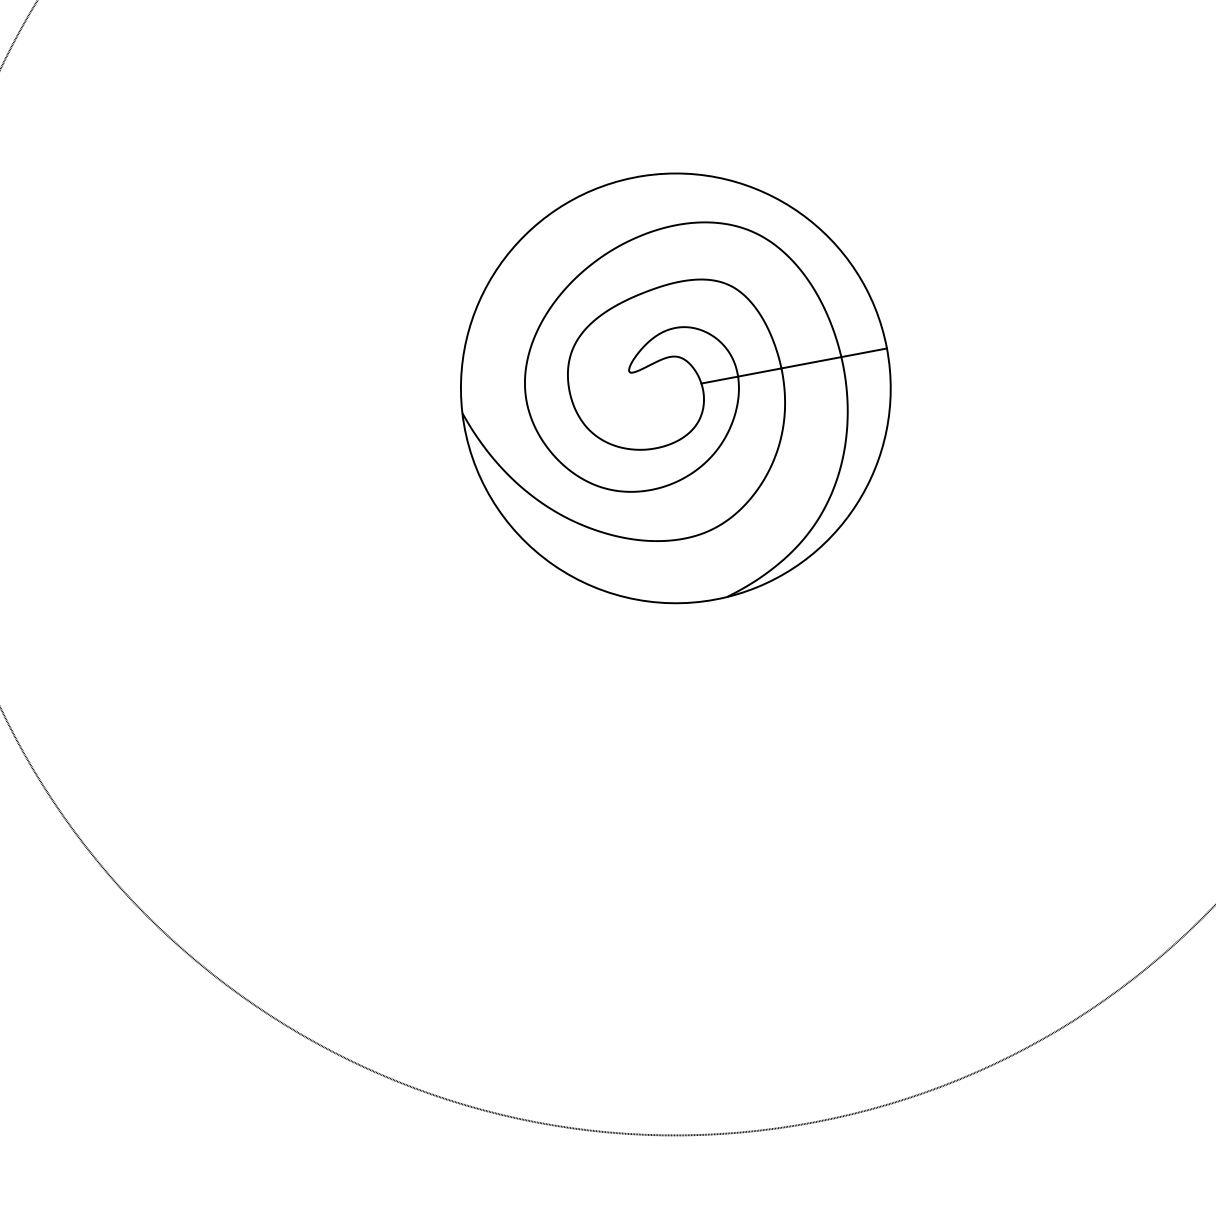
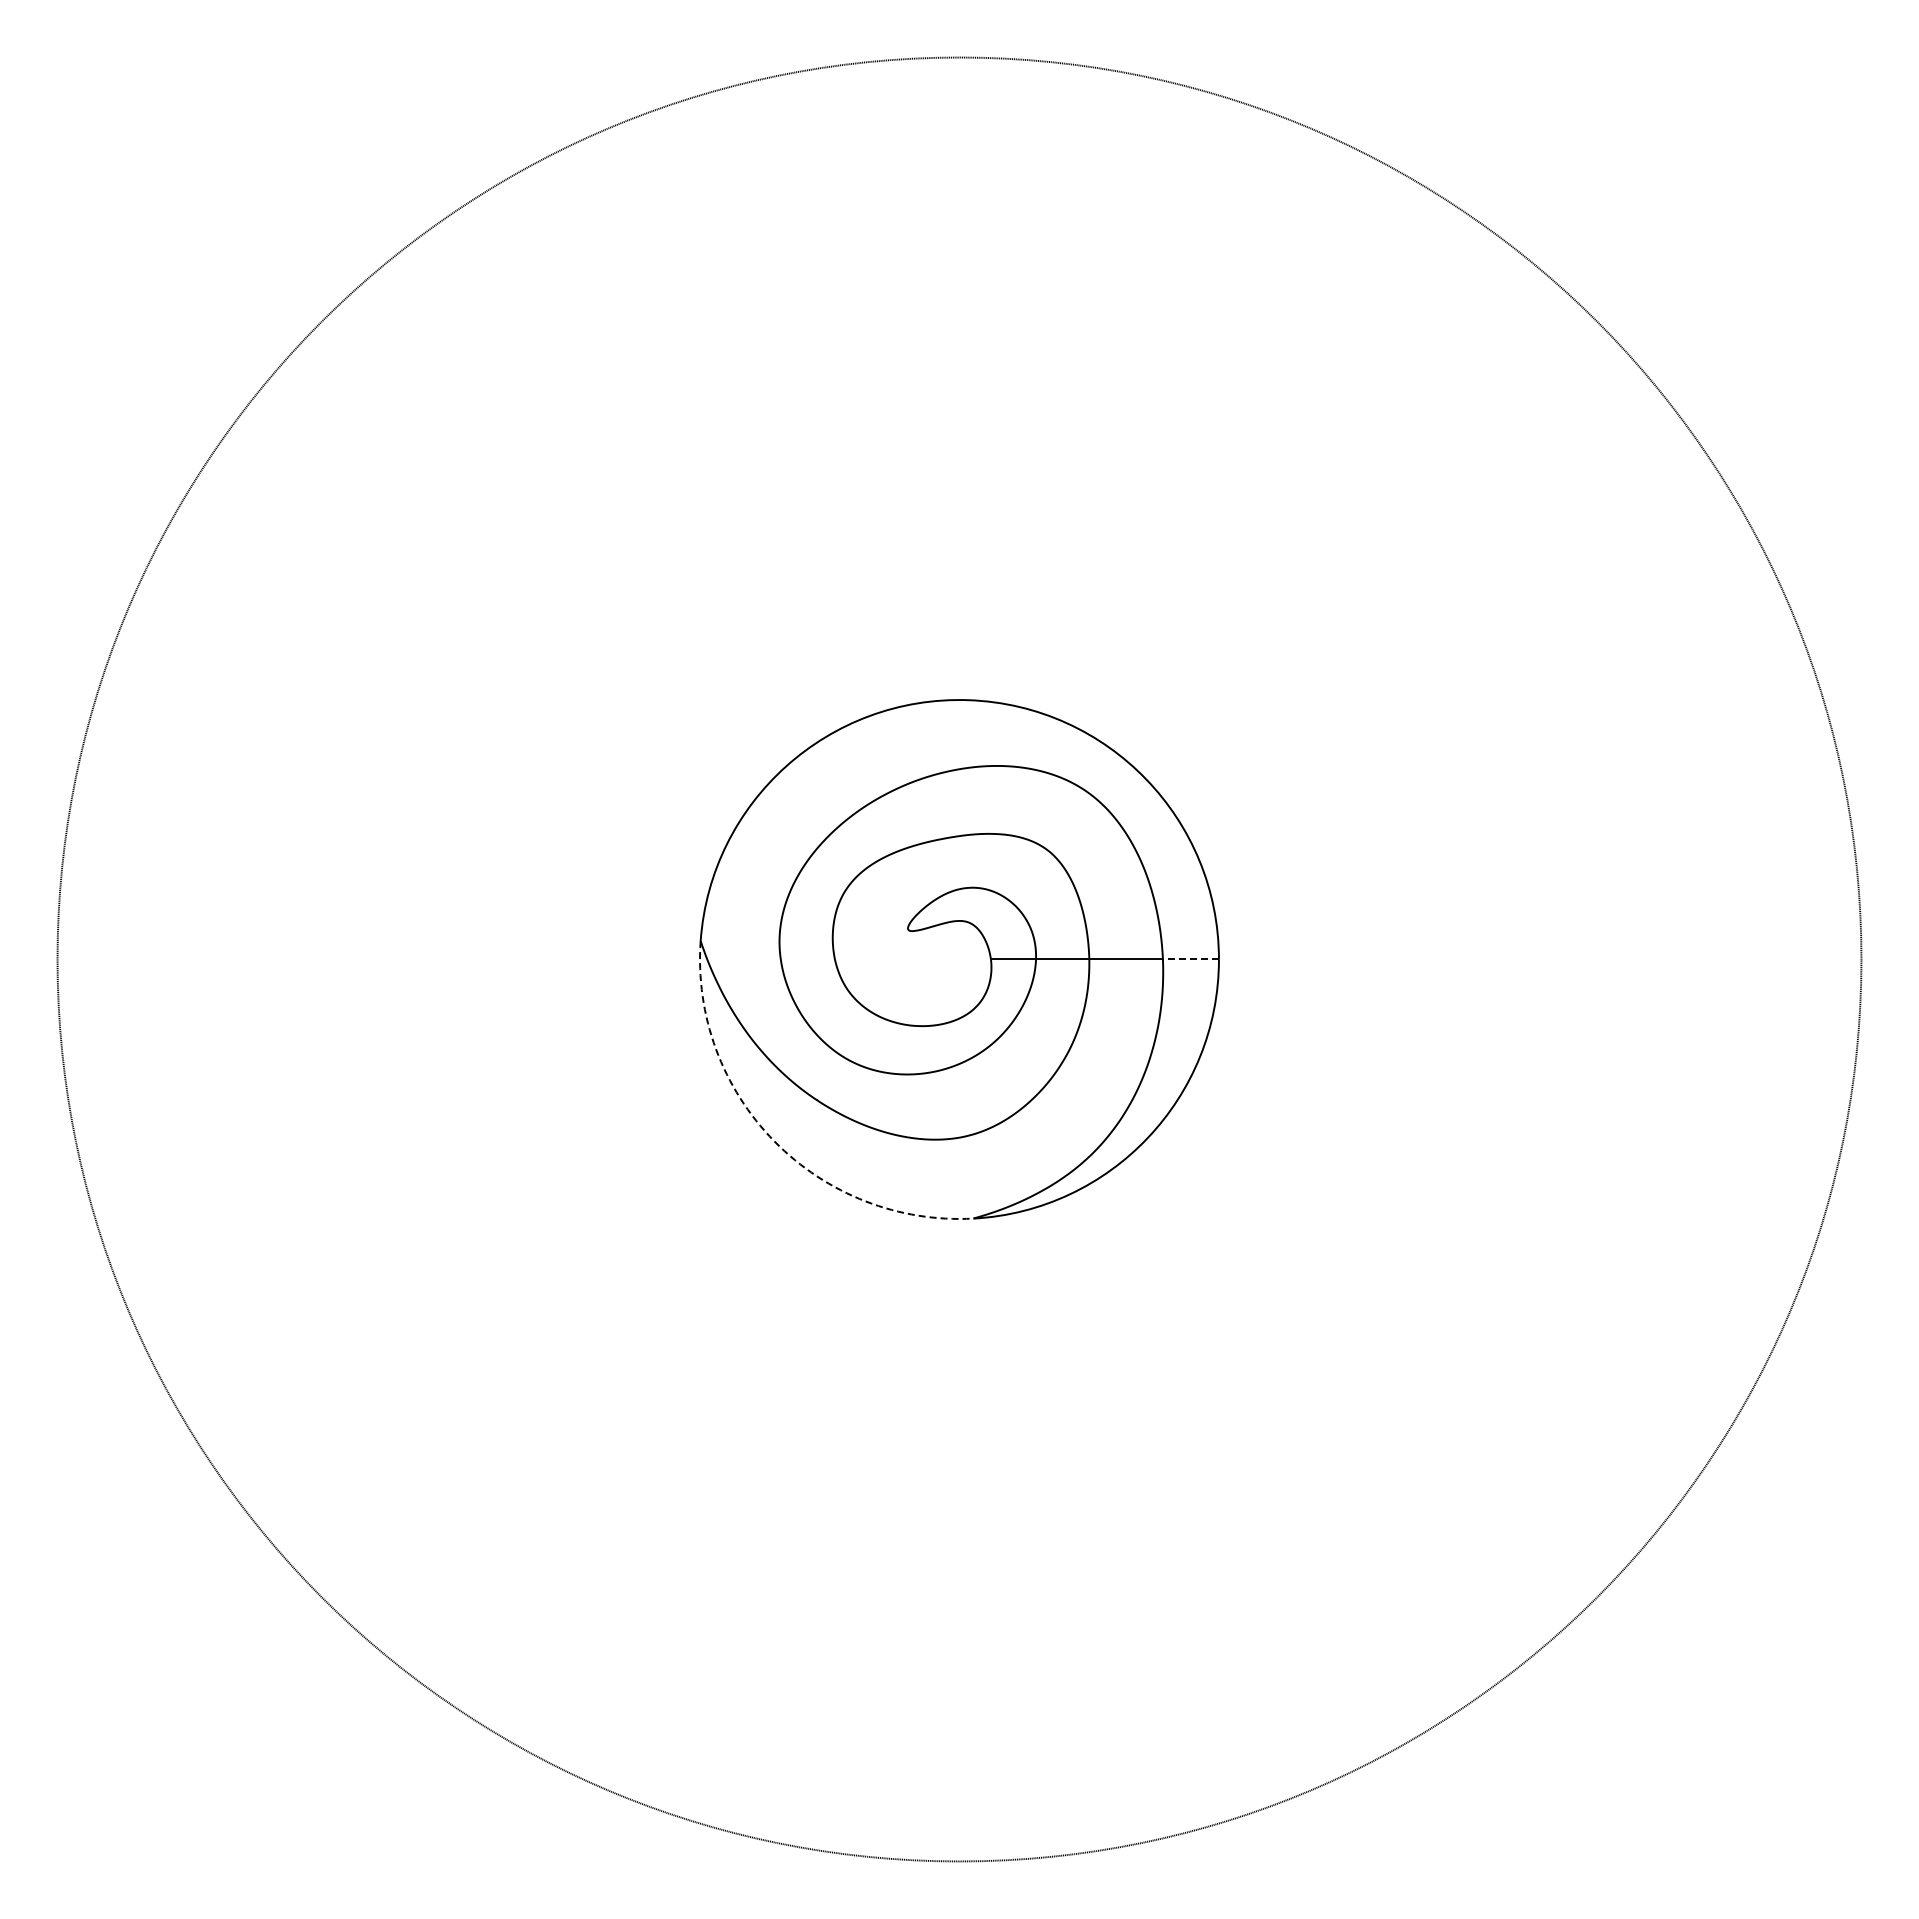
line: (863, 352) -> (1190, 959), solid -> dashed
arc: (553, 564) -> (774, 1141), solid -> dashed

